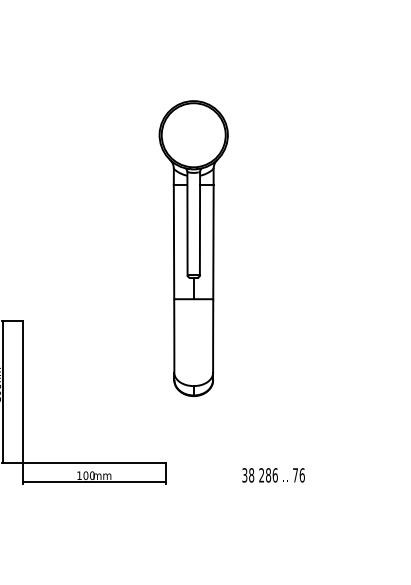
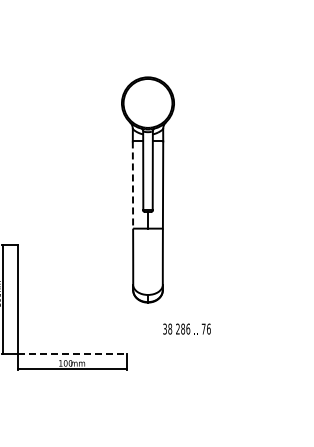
line: (173, 242) -> (132, 185), solid -> dashed
line: (94, 462) -> (72, 353), solid -> dashed
text: (272, 474) -> (186, 328), moved

